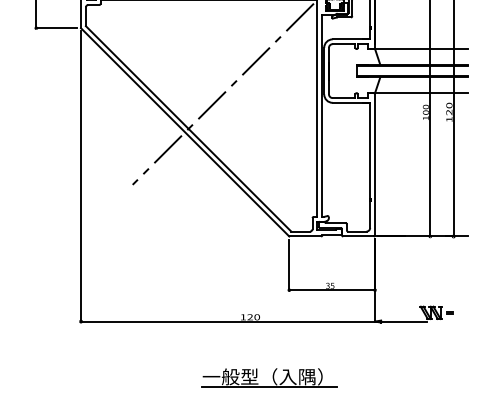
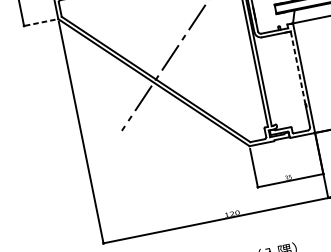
line: (56, 28) -> (39, 23), solid -> dashed
line: (370, 150) -> (298, 67), solid -> dashed

